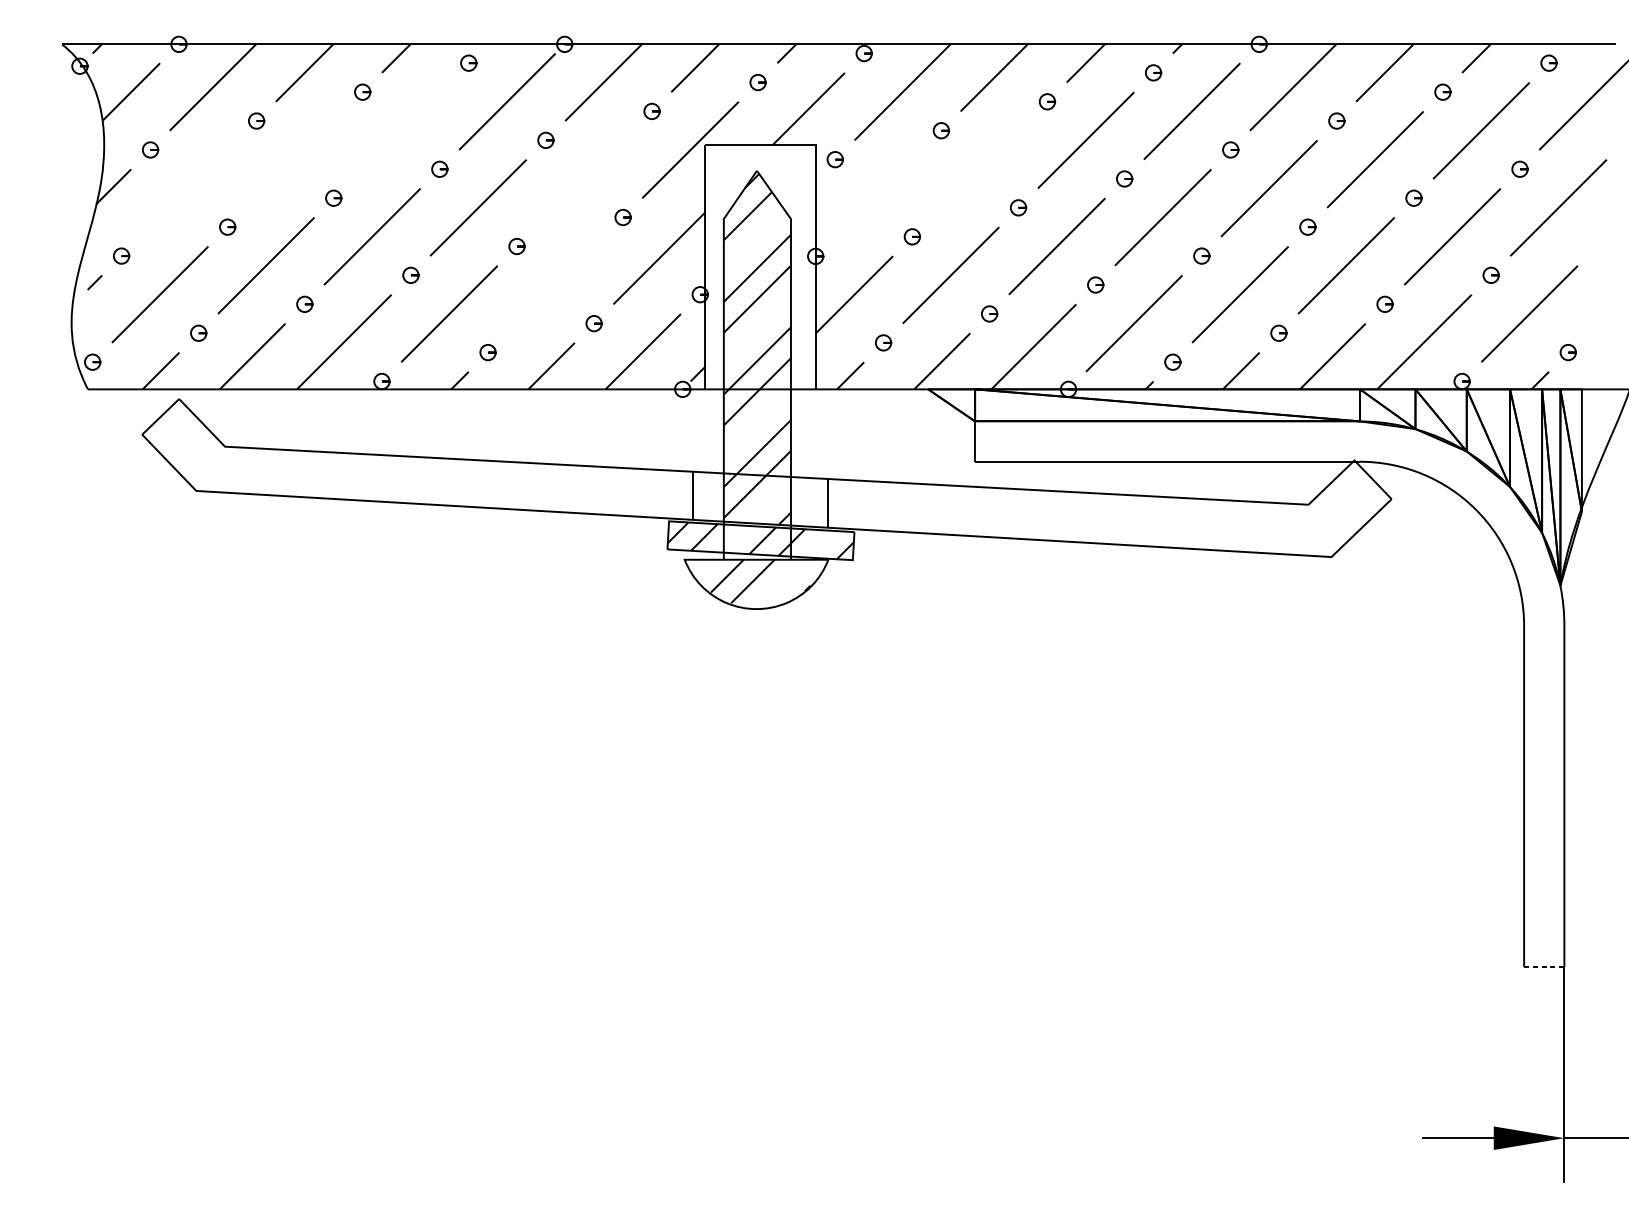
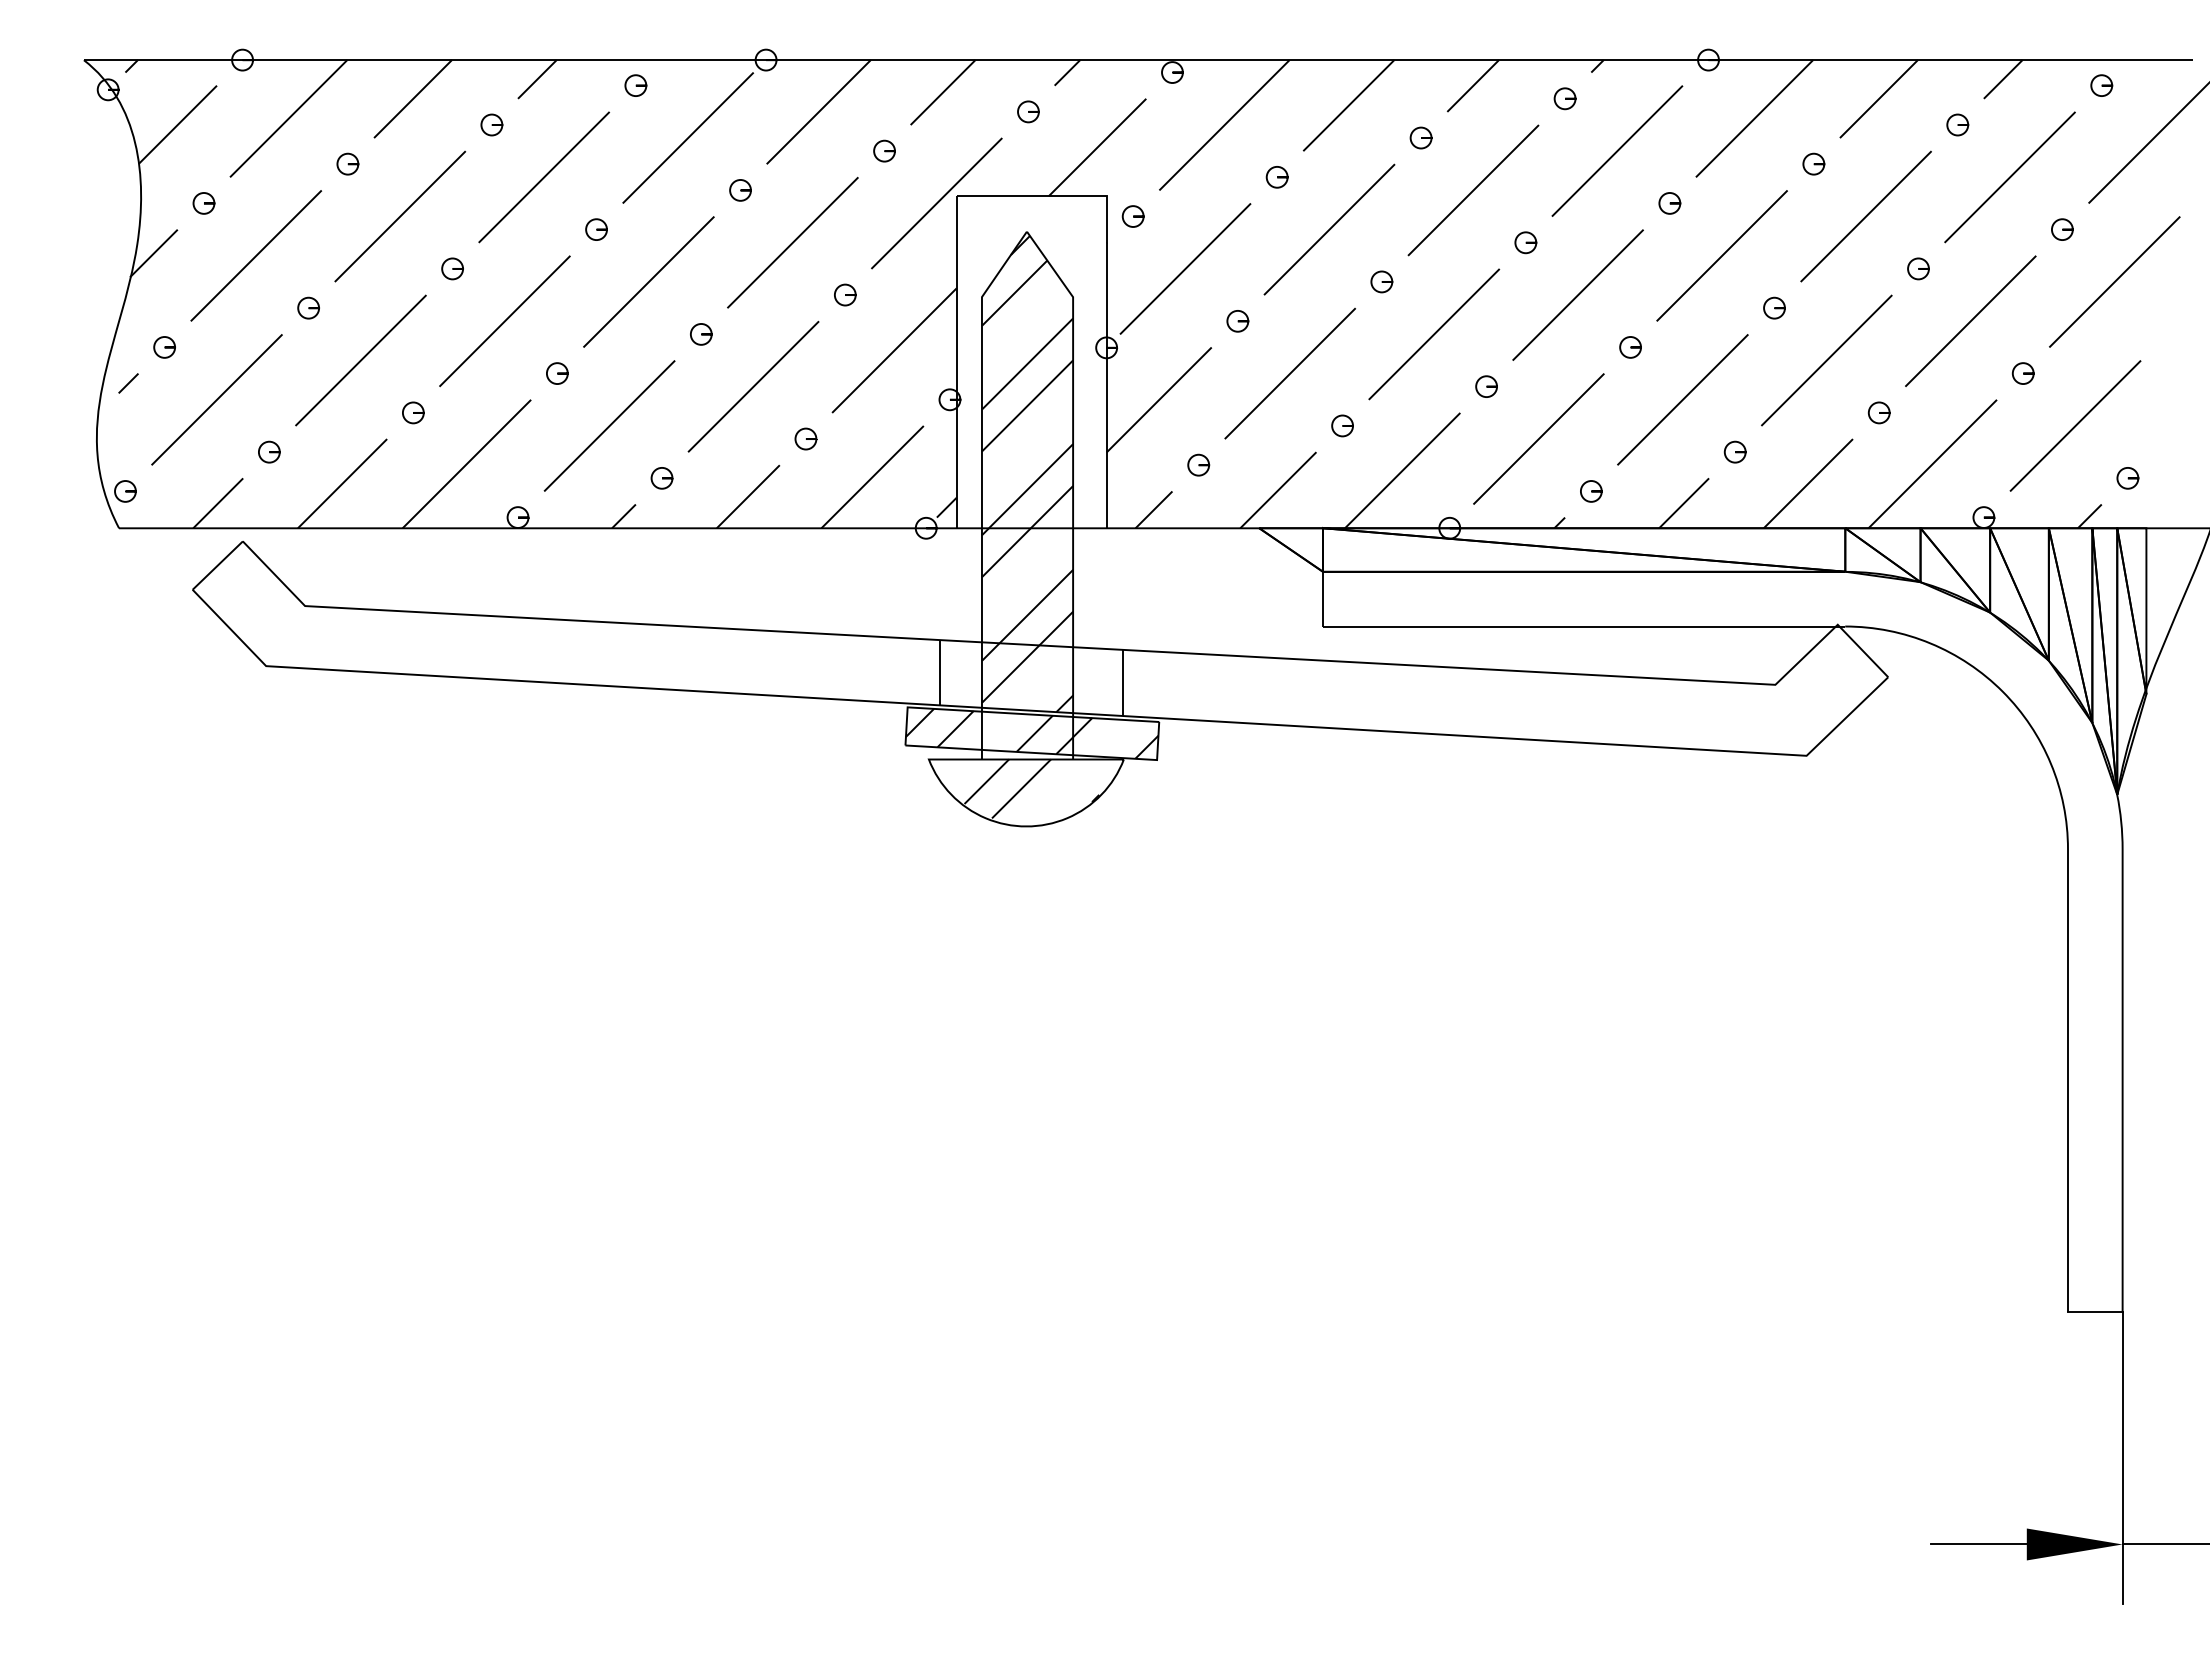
line: (400, 130) -> (543, 177), added
line: (295, 159) -> (400, 216), added
line: (979, 169) -> (1329, 229), added
line: (584, 178) -> (792, 242), added
line: (189, 188) -> (256, 255), added
line: (873, 197) -> (1185, 268), added
line: (555, 284) -> (753, 386), added
line: (1544, 967) -> (2095, 1312), dashed -> solid

